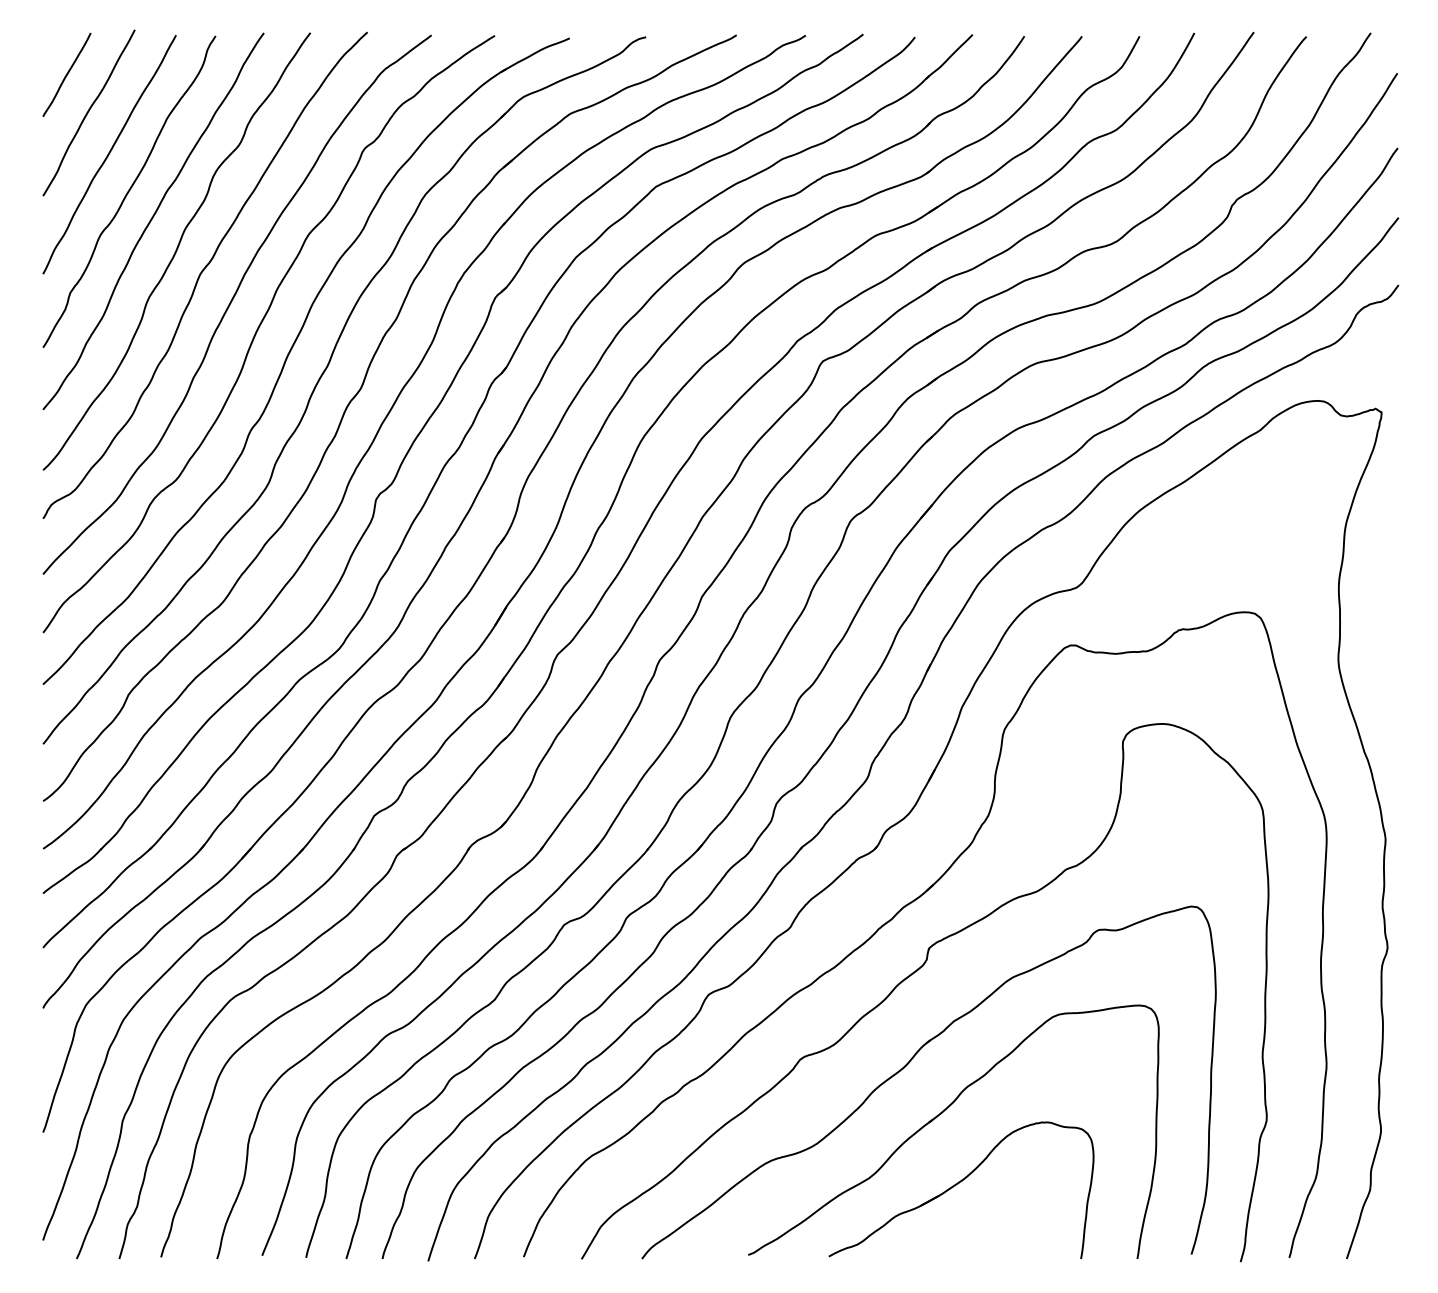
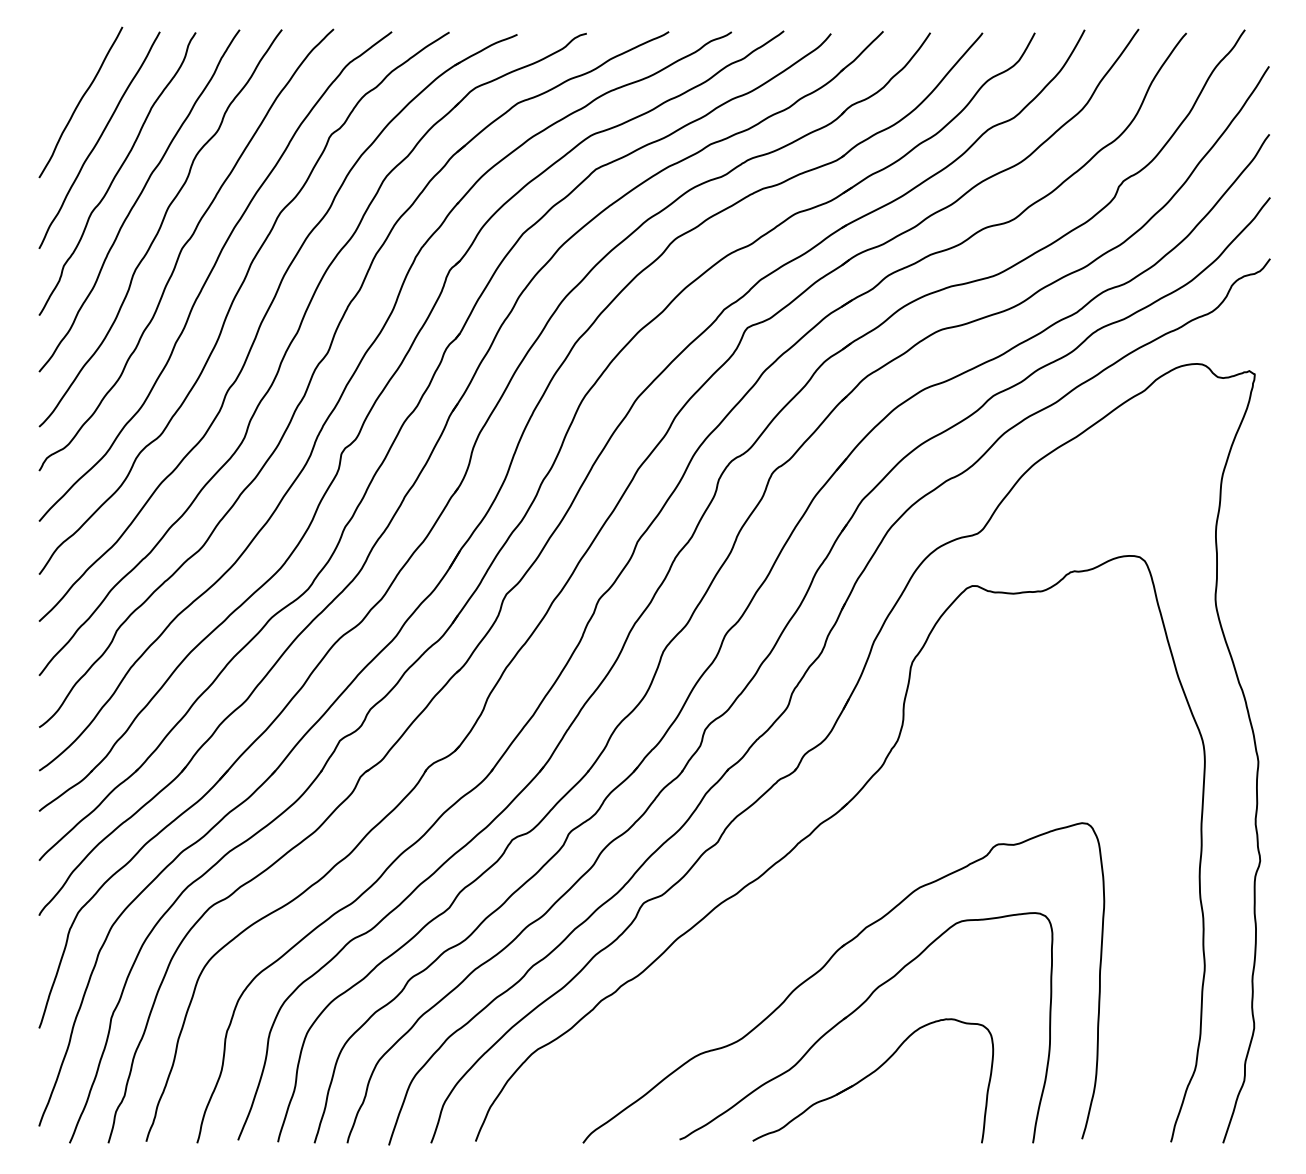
line: (66, 74) -> (60, 67), removed
part: (910, 977) -> (826, 887), removed

